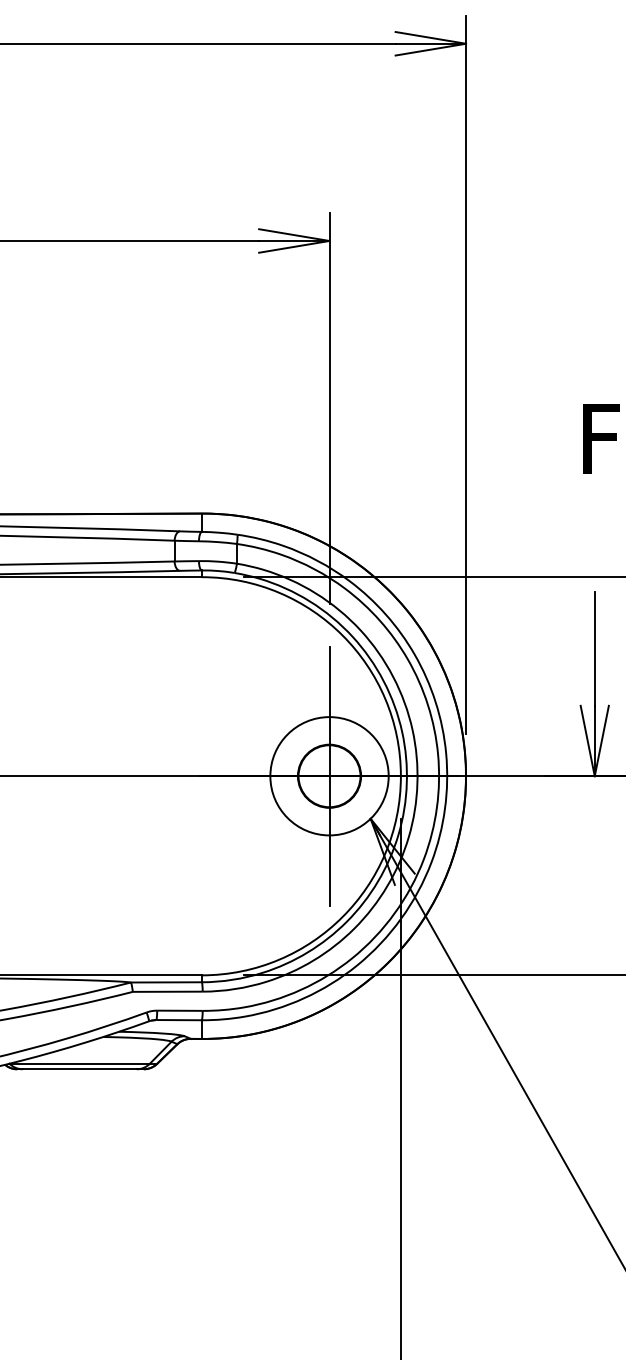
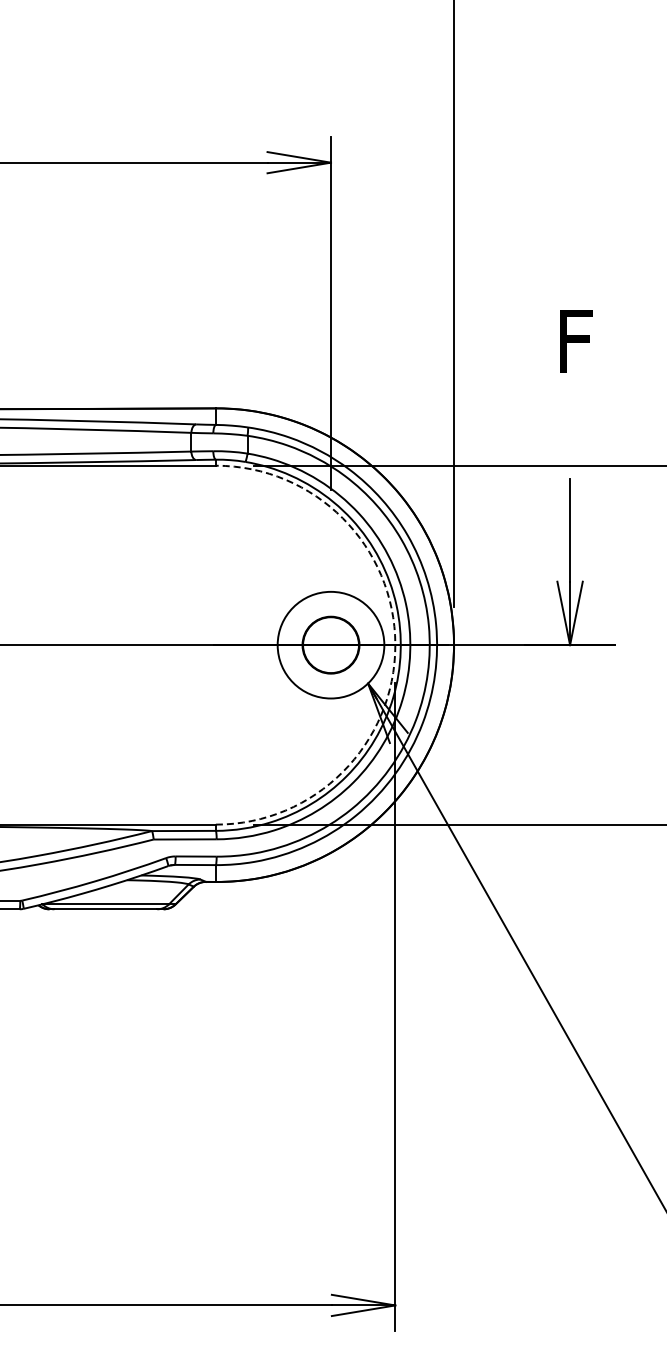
line: (330, 776) -> (331, 645), removed
arc: (401, 776) -> (395, 645), solid -> dashed

